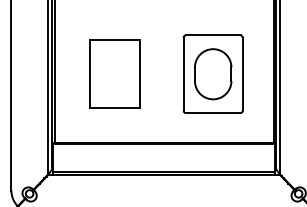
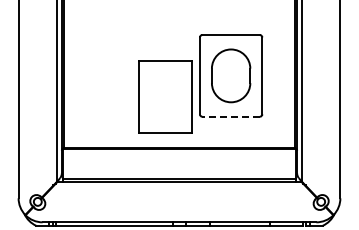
part: (114, 73) -> (165, 96), moved
line: (213, 112) -> (231, 116), solid -> dashed

